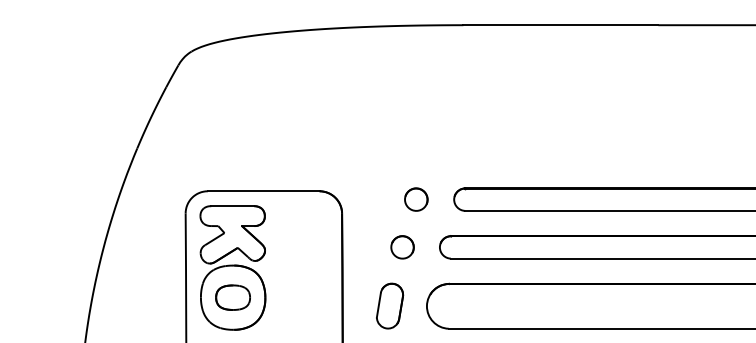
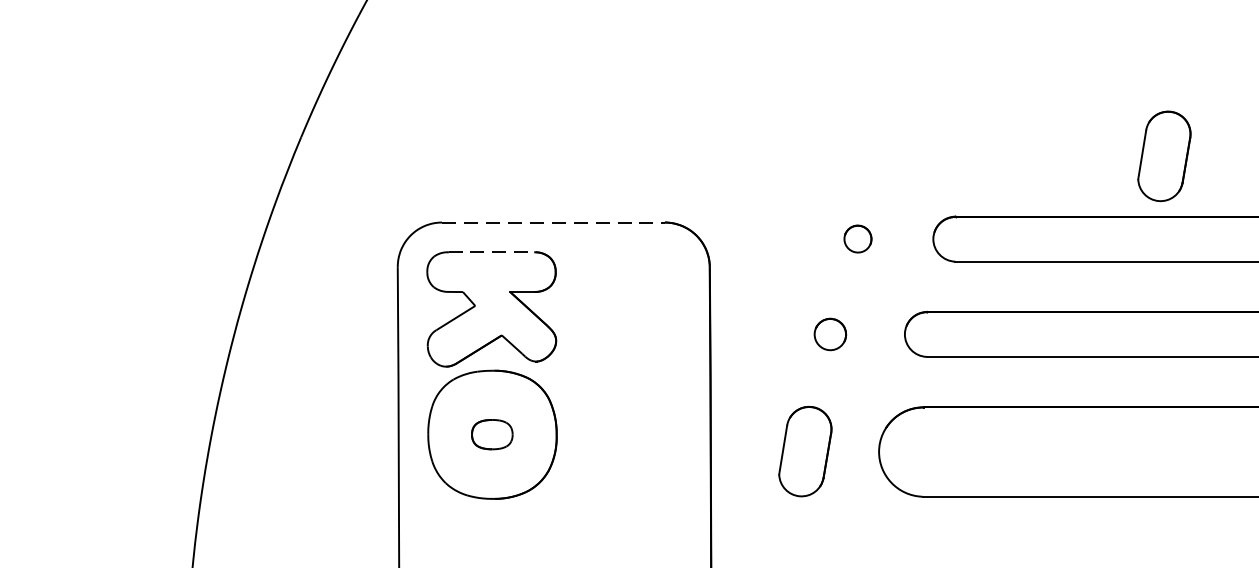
part: (570, 157) -> (1165, 155), added
line: (263, 191) -> (553, 222), solid -> dashed
part: (416, 199) -> (858, 238), size x0.6
line: (233, 206) -> (493, 252), solid -> dashed
part: (402, 247) -> (830, 334), size x0.7
part: (232, 297) -> (491, 434), size x0.6

